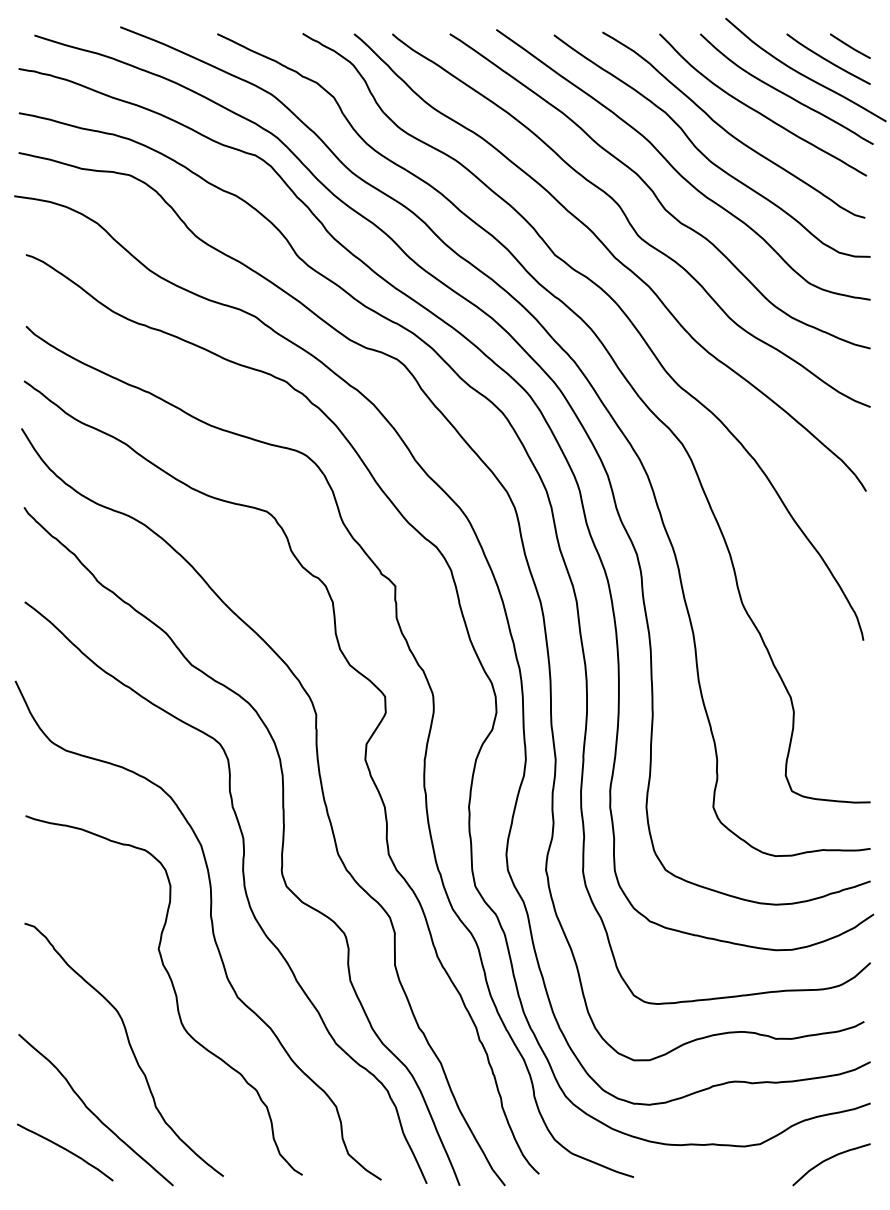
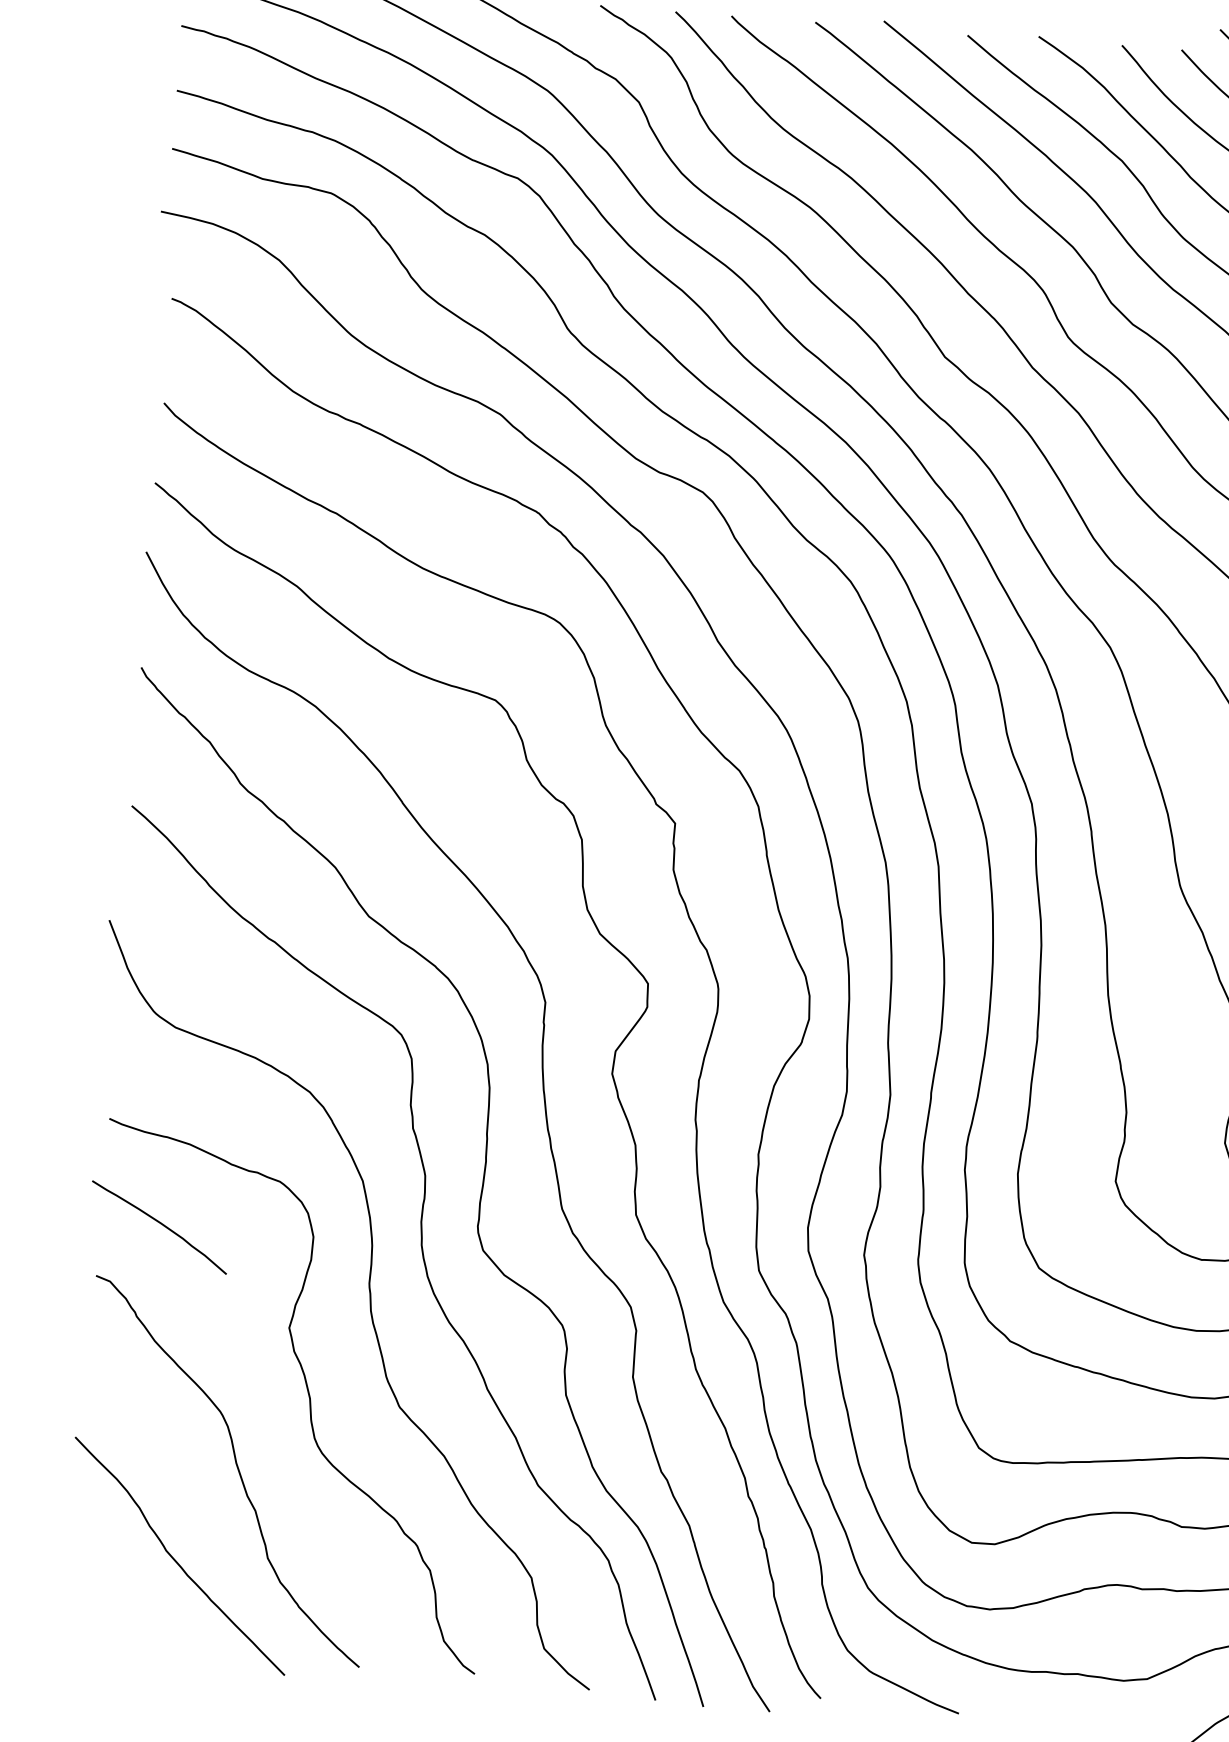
curve: (65, 1150) -> (160, 1224), moved

